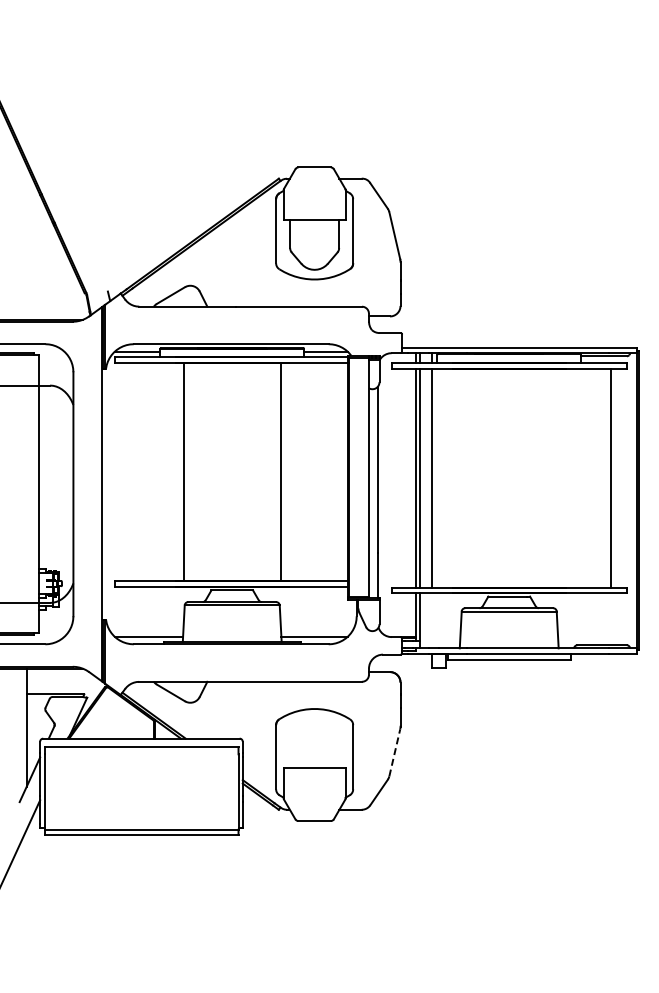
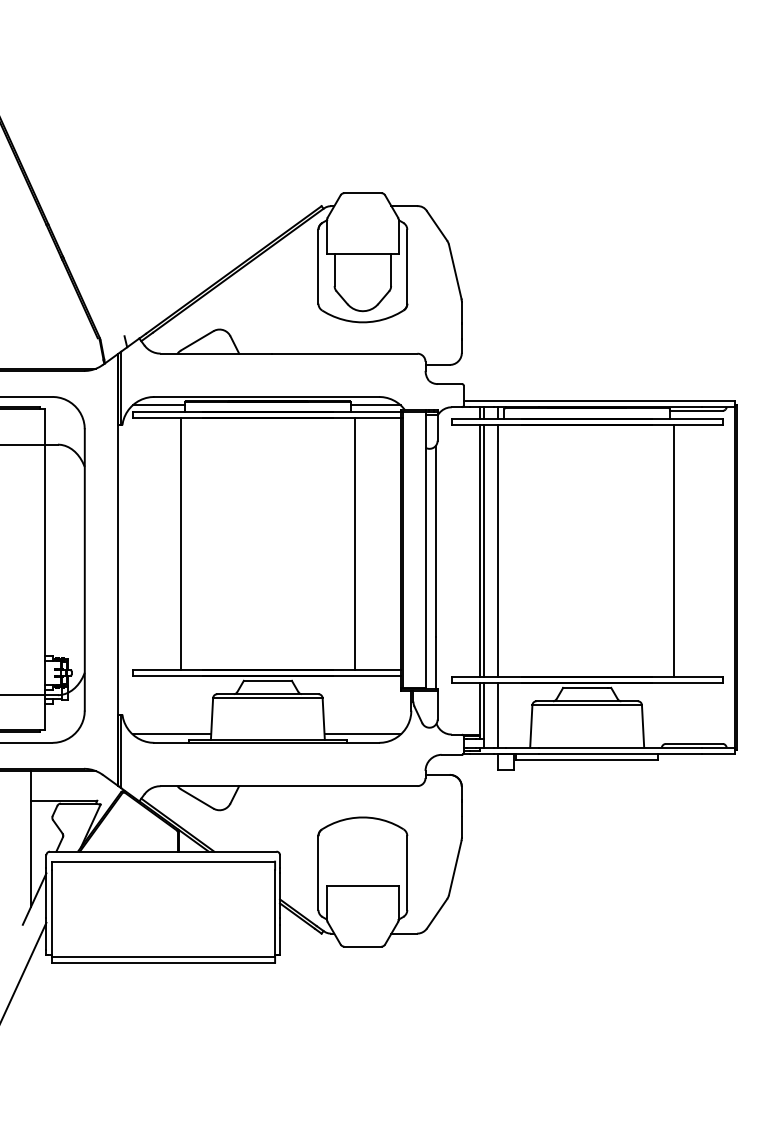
line: (183, 471) -> (180, 543), moved
line: (280, 471) -> (354, 543), moved
line: (610, 477) -> (673, 550), moved
line: (432, 620) -> (498, 715), added
line: (394, 752) -> (454, 867), dashed -> solid

